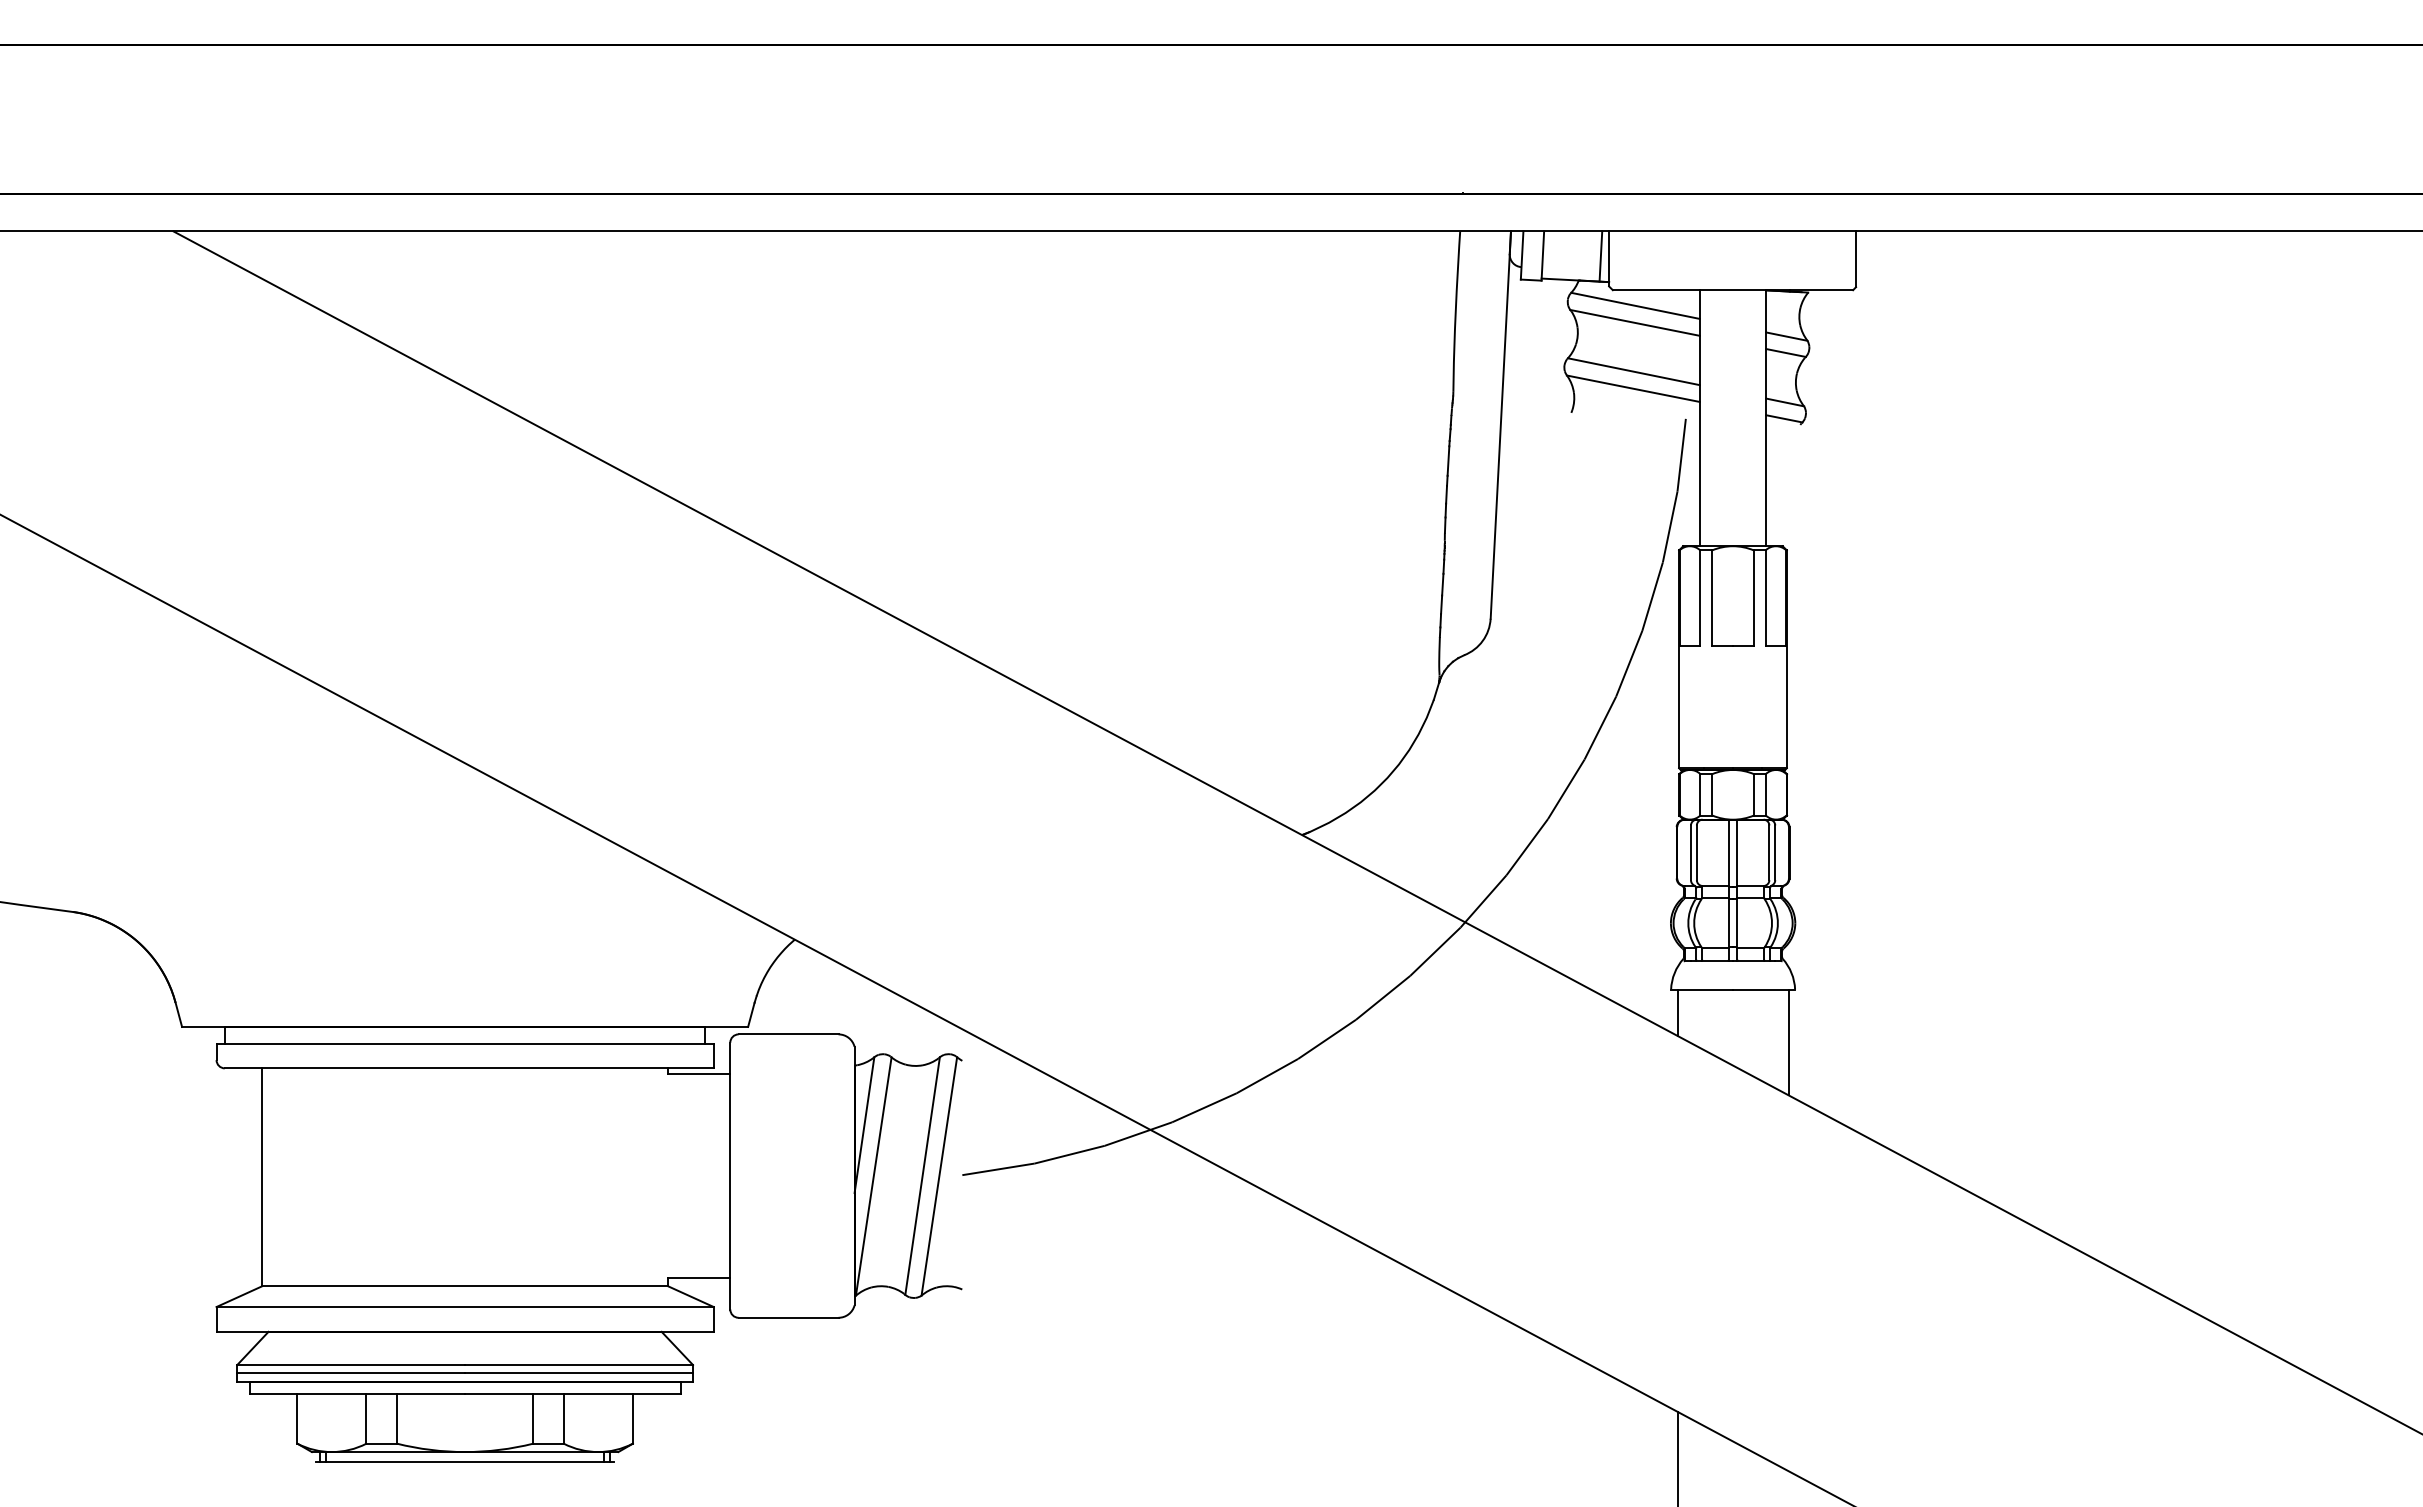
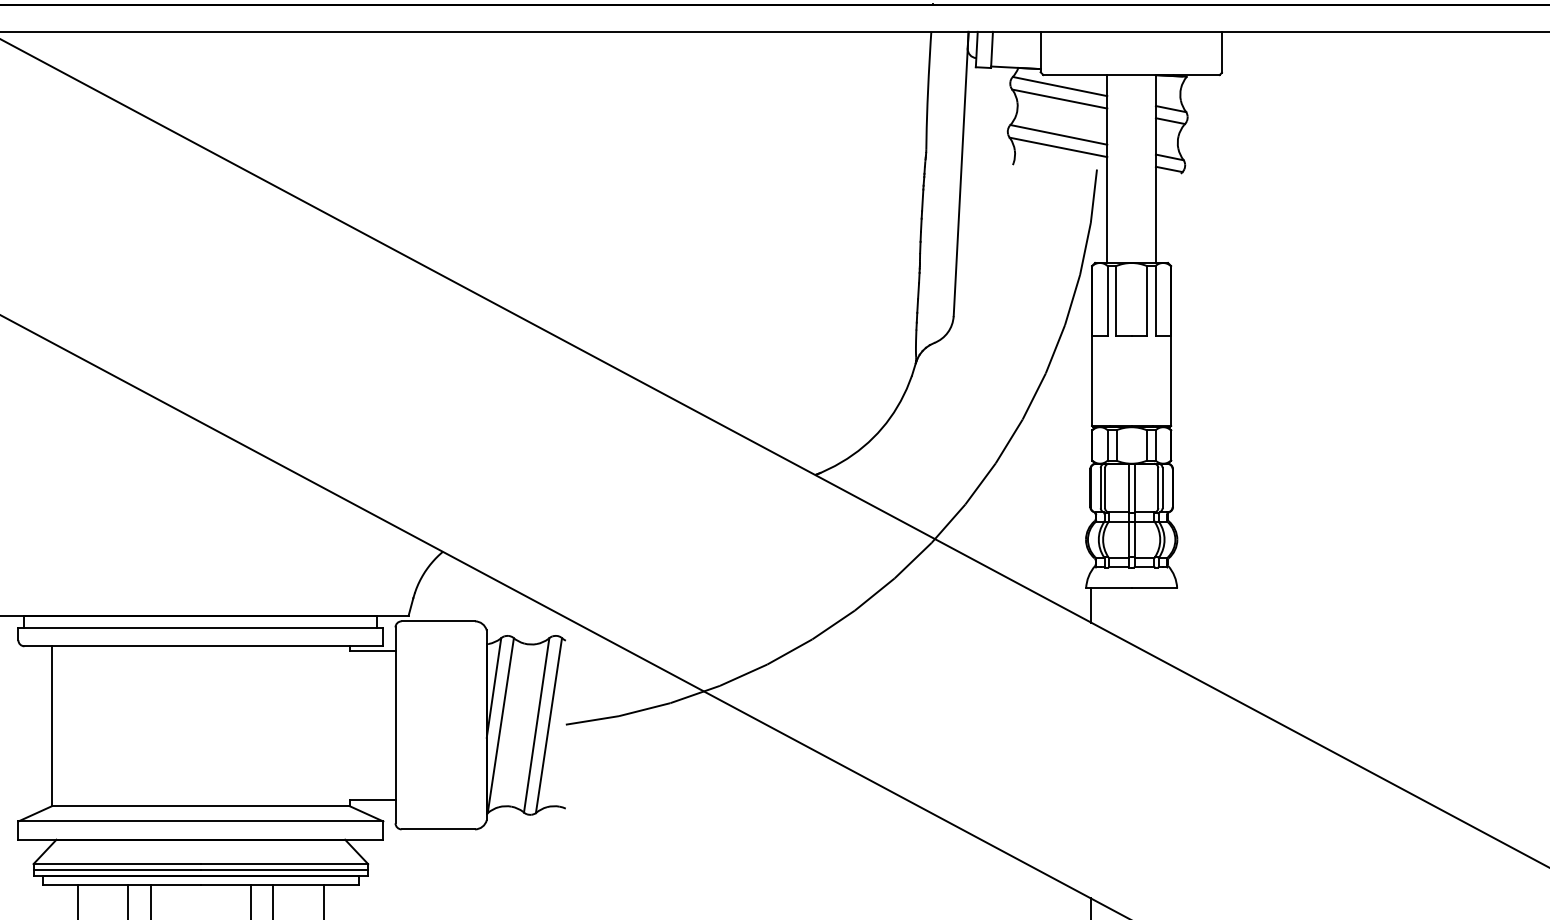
line: (1600, 256) -> (1034, 50), removed
line: (1788, 1042) -> (1172, 627), removed

